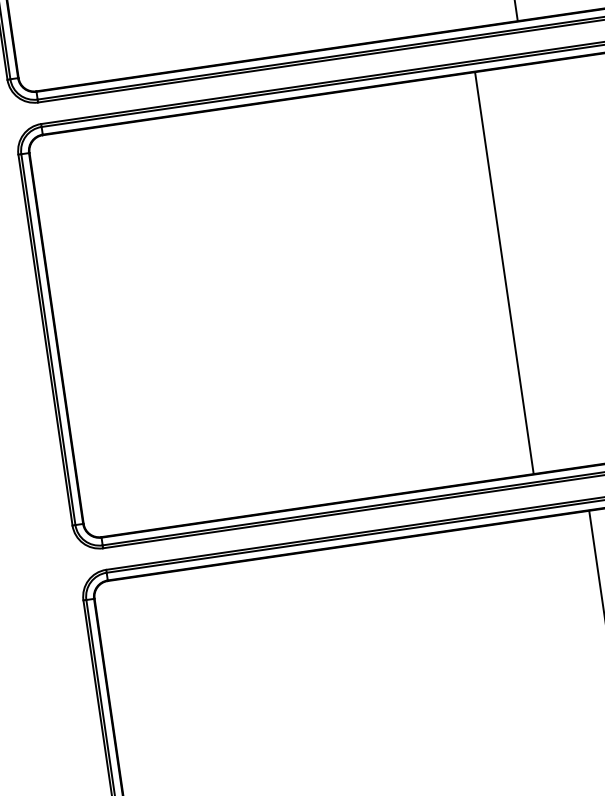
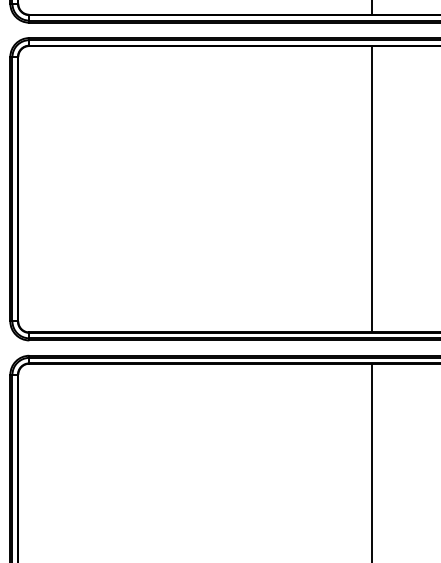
line: (504, 273) -> (372, 189), moved

